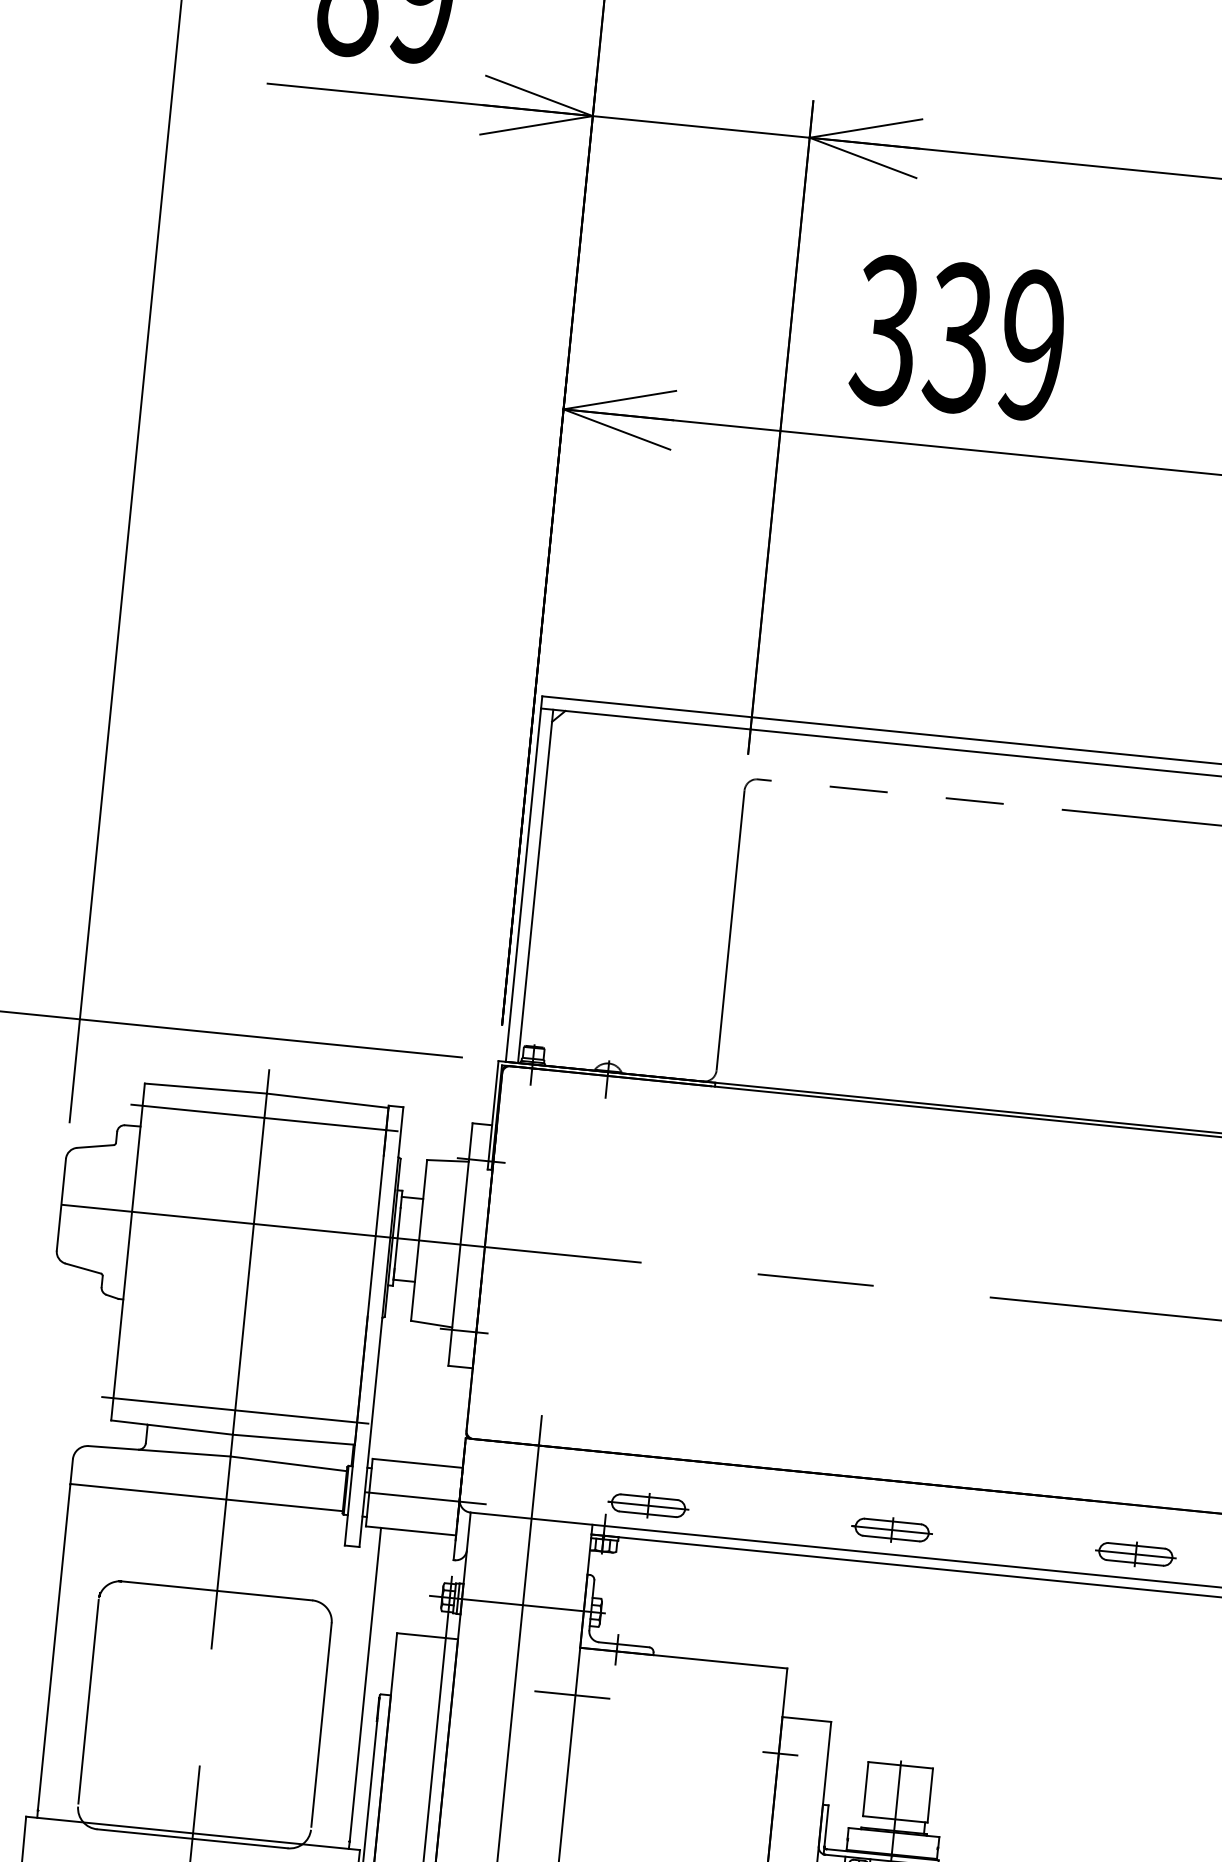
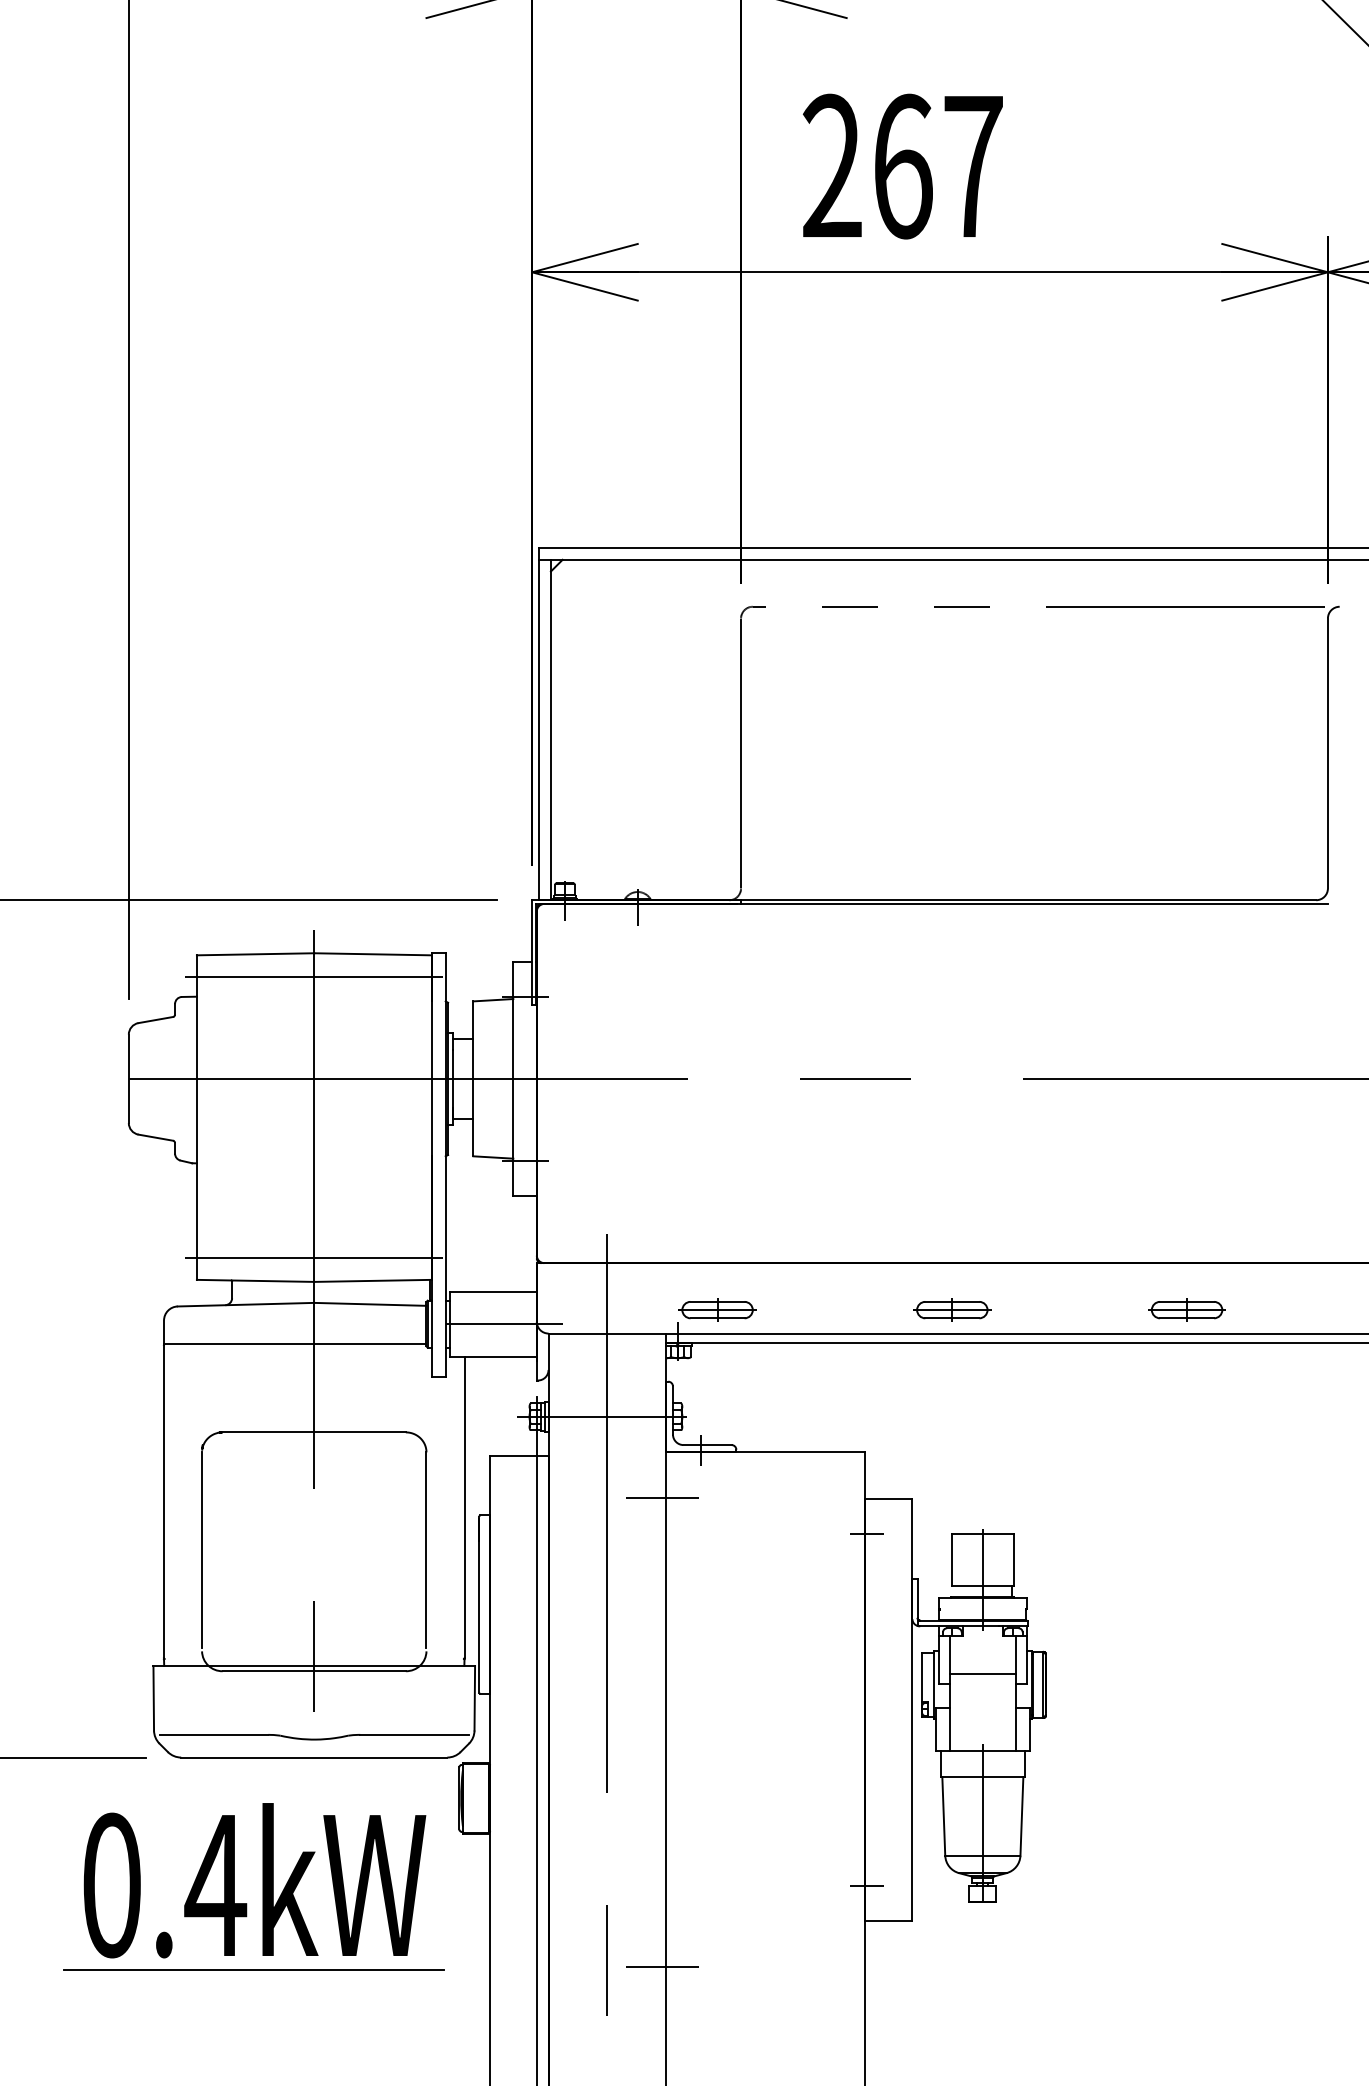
text: (957, 337) -> (901, 166), 339 -> 267

